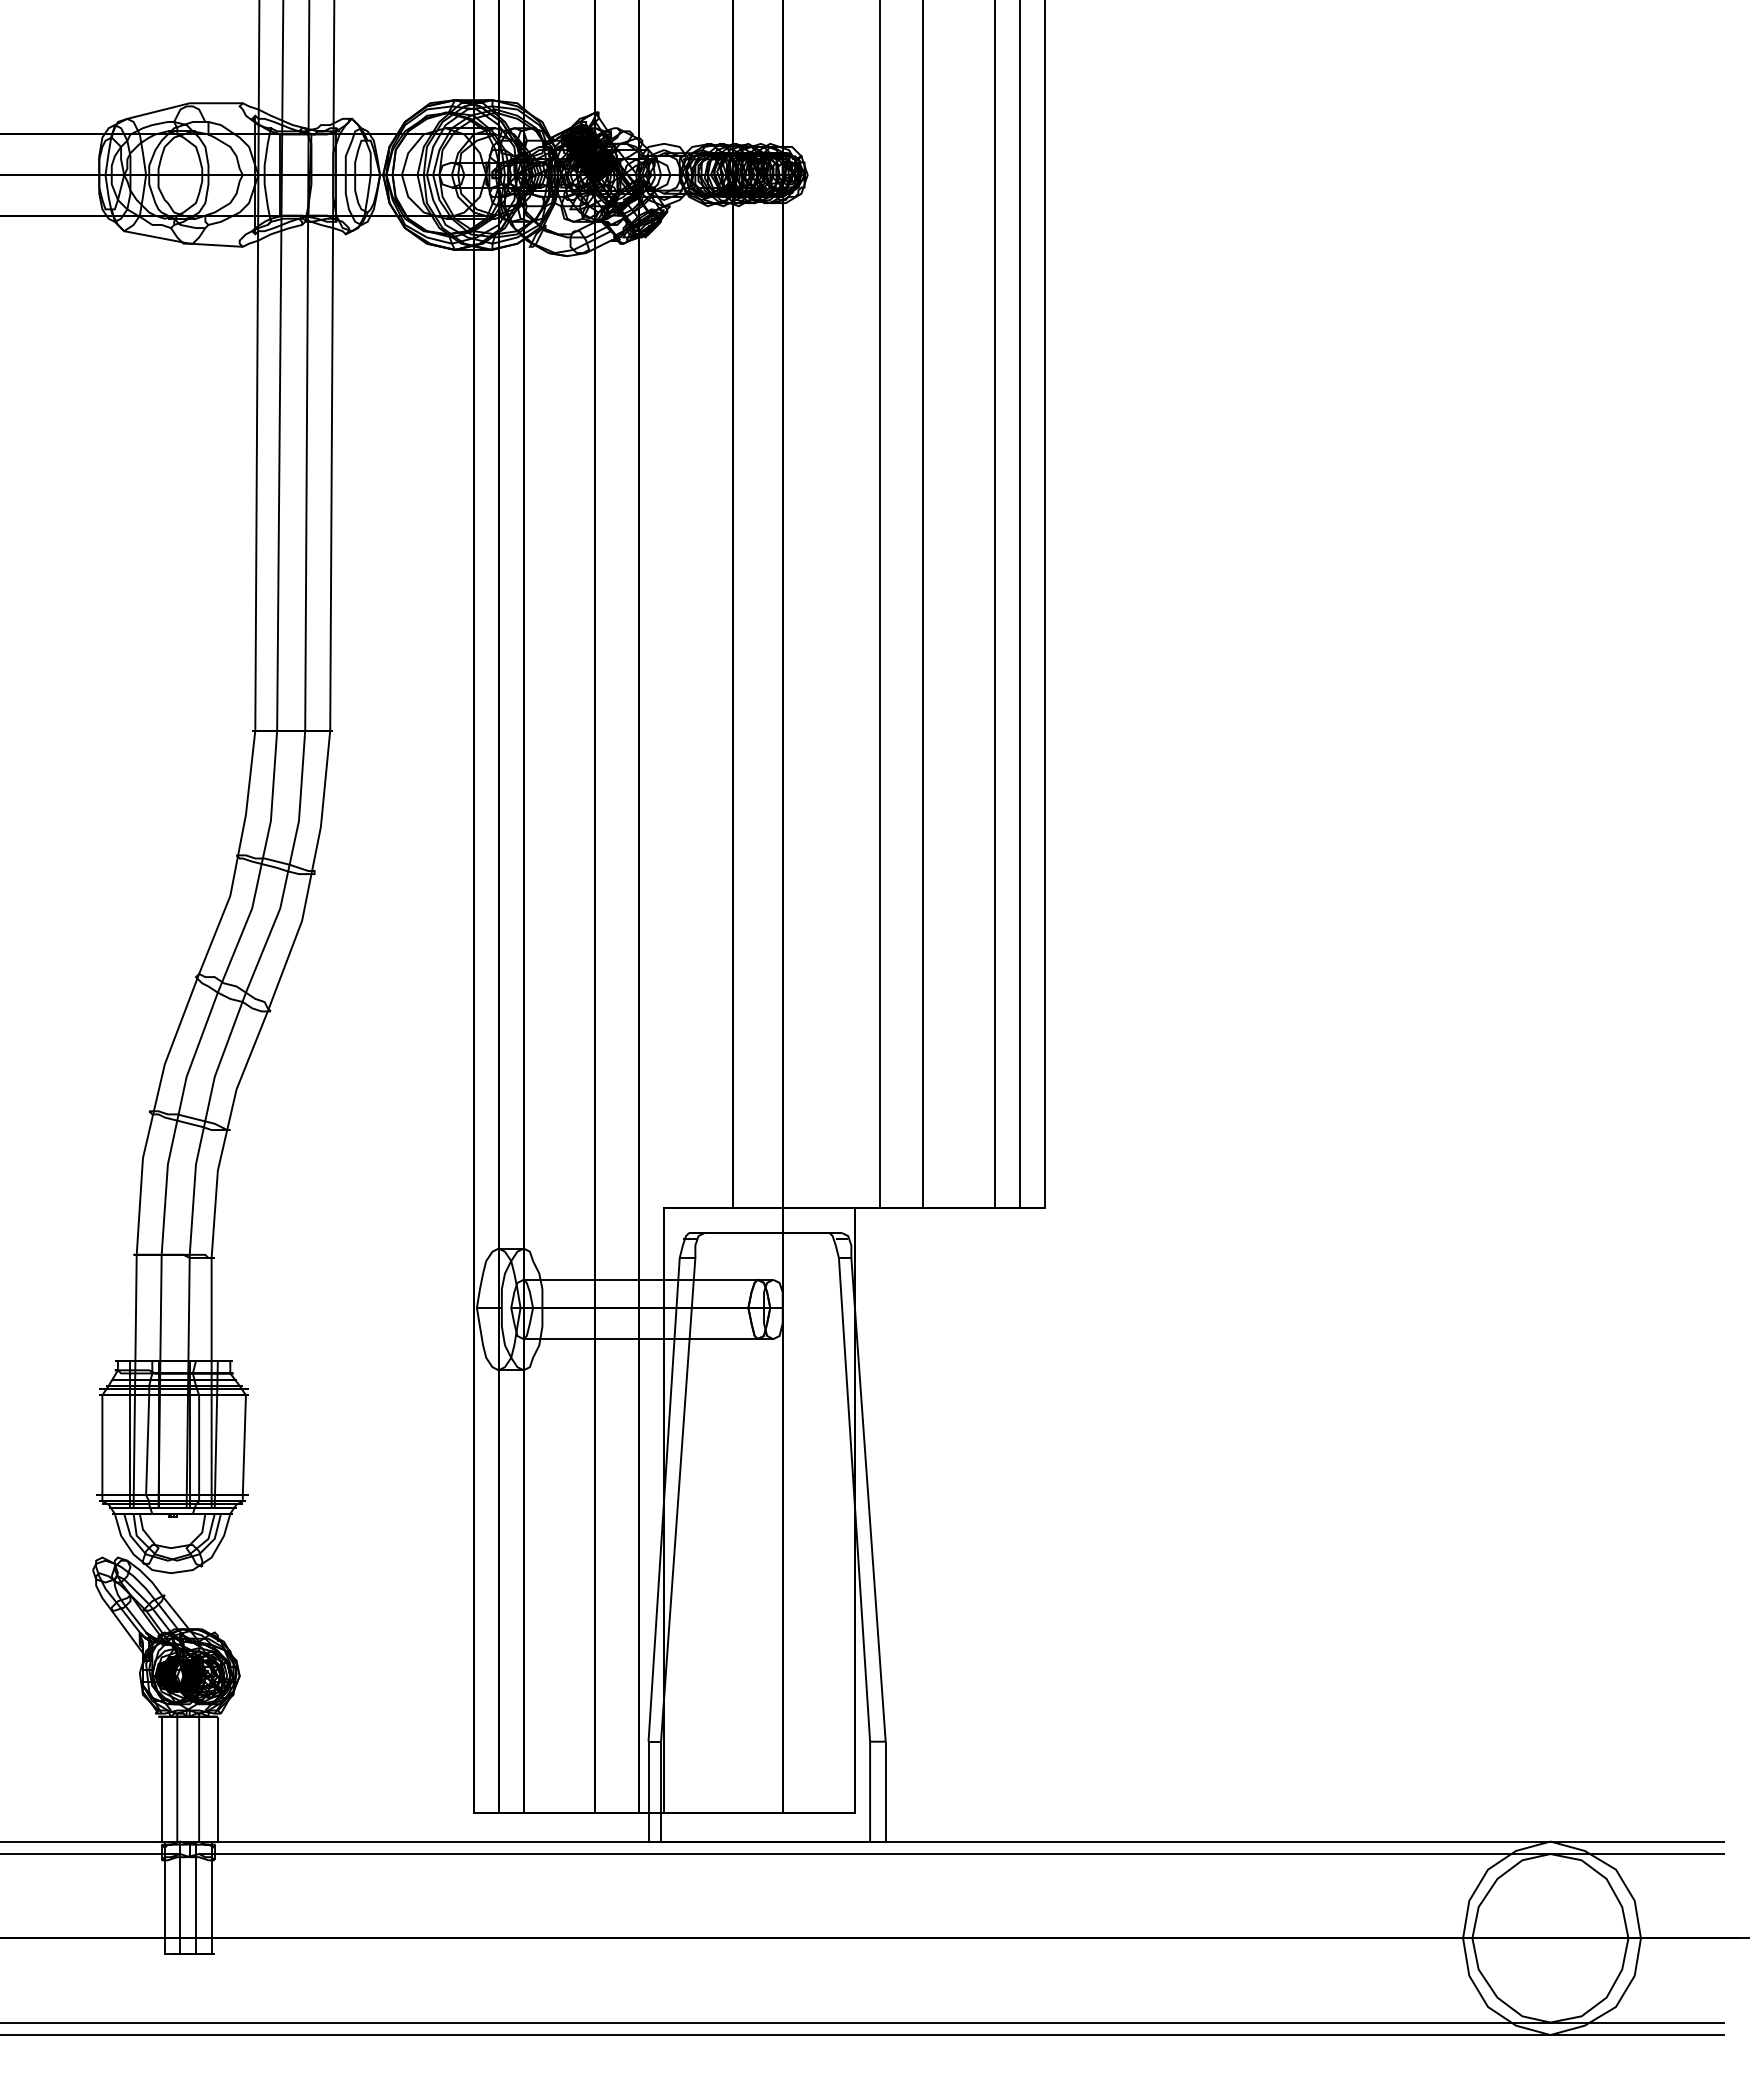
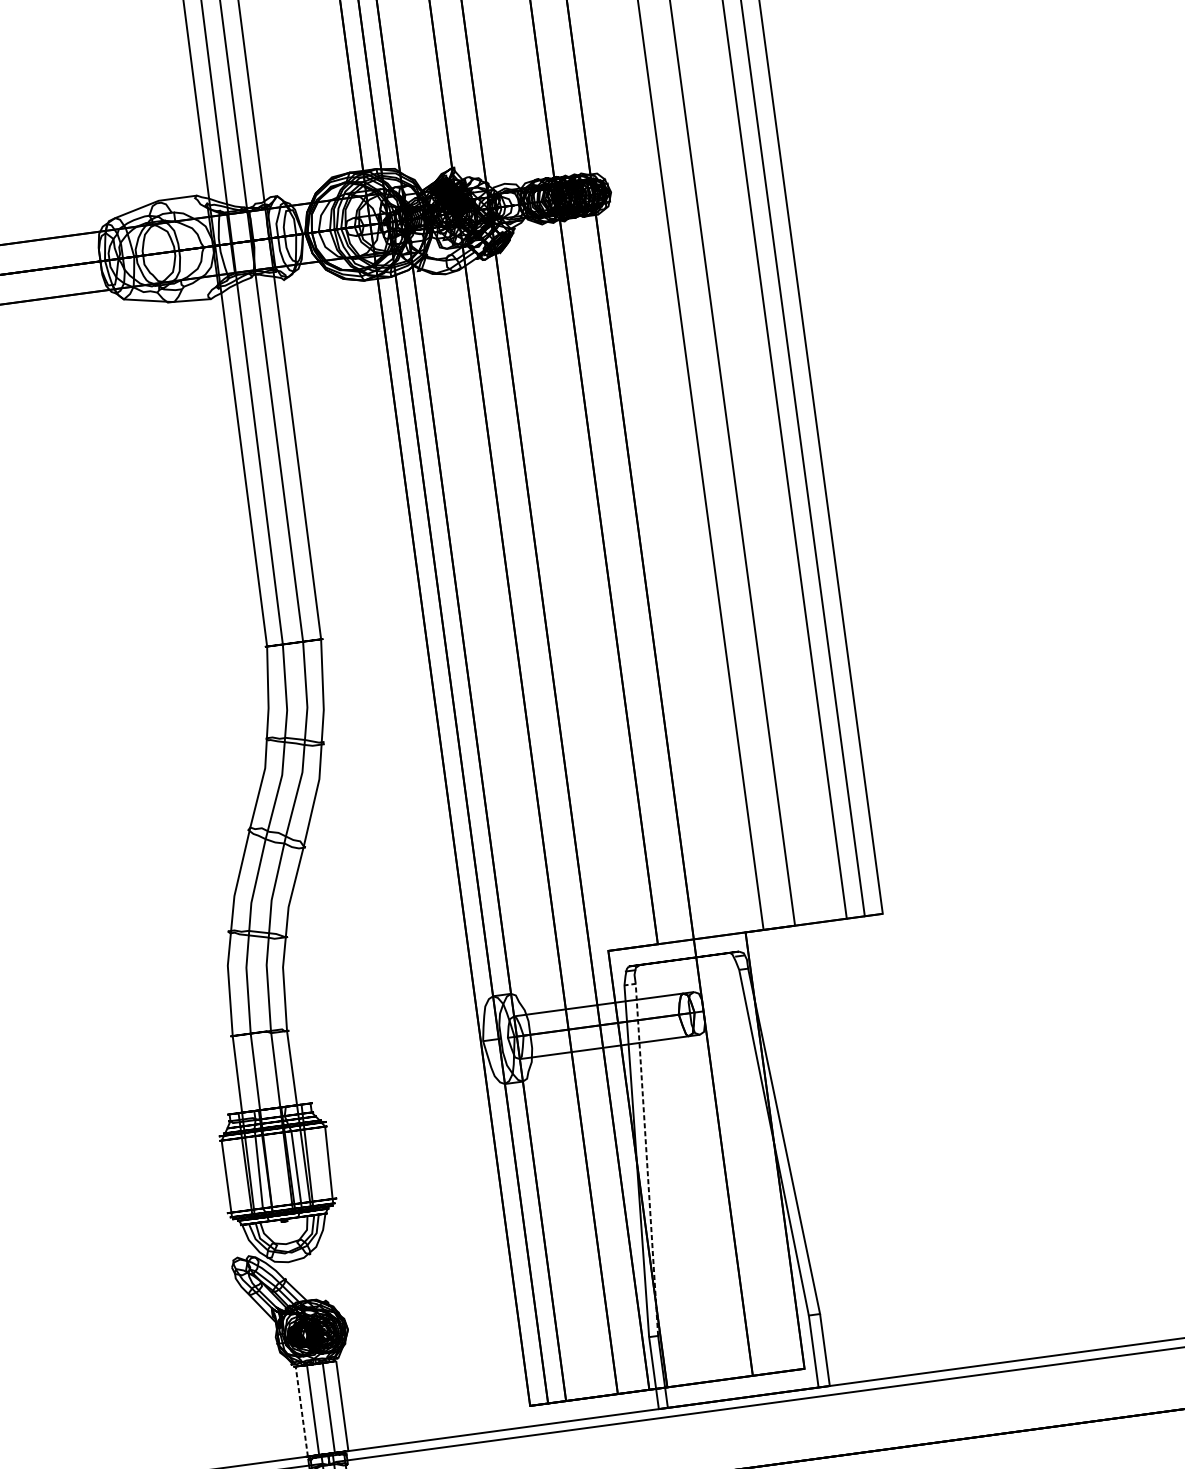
line: (678, 1491) -> (646, 1153), solid -> dashed
line: (161, 1778) -> (301, 1411), solid -> dashed

